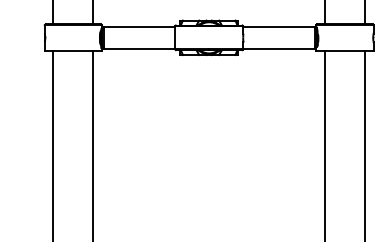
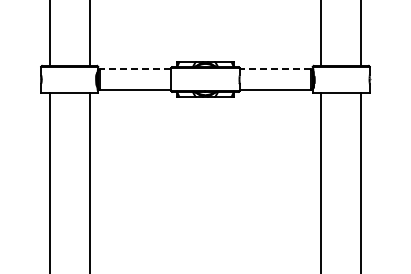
line: (139, 26) -> (135, 68), solid -> dashed
line: (279, 26) -> (275, 68), solid -> dashed

